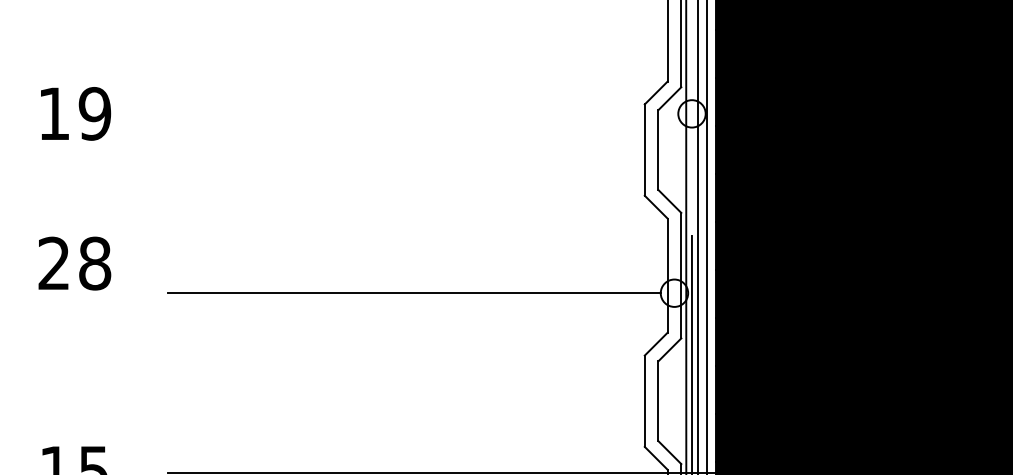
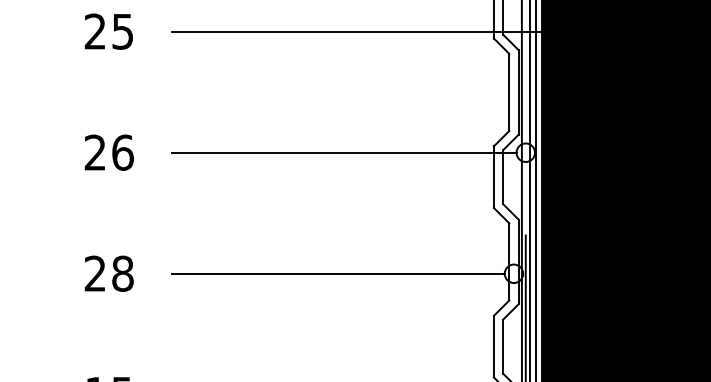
text: (73, 113) -> (108, 152), 19 -> 26
line: (423, 113) -> (344, 152), added
text: (73, 263) -> (108, 273), moved

